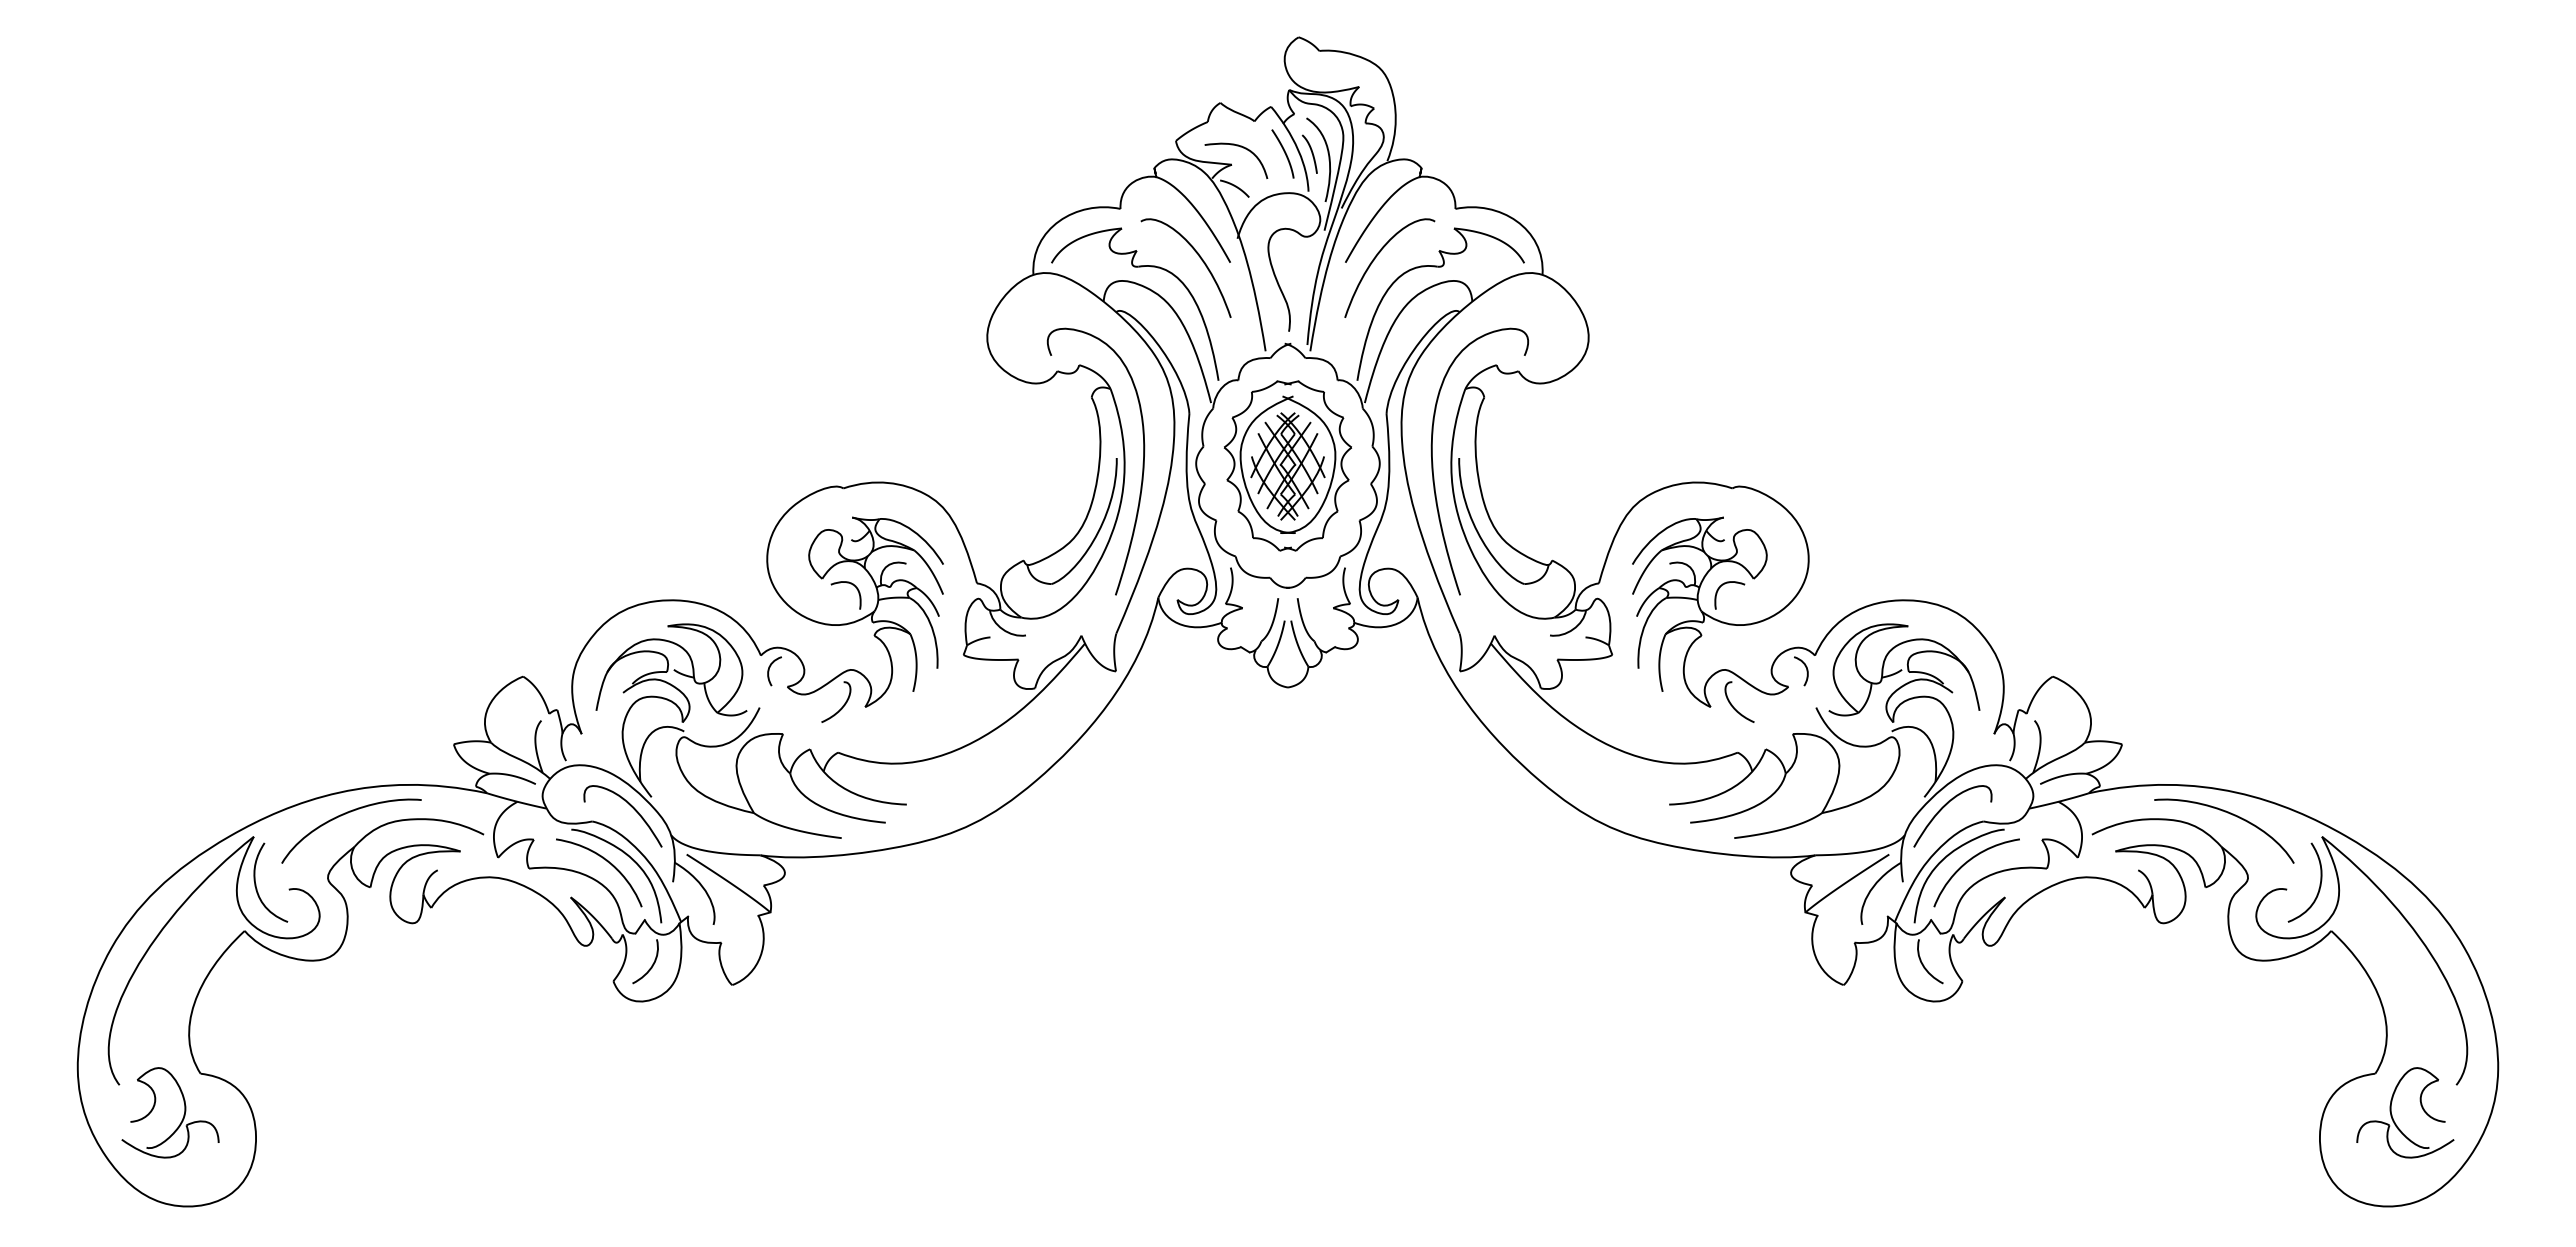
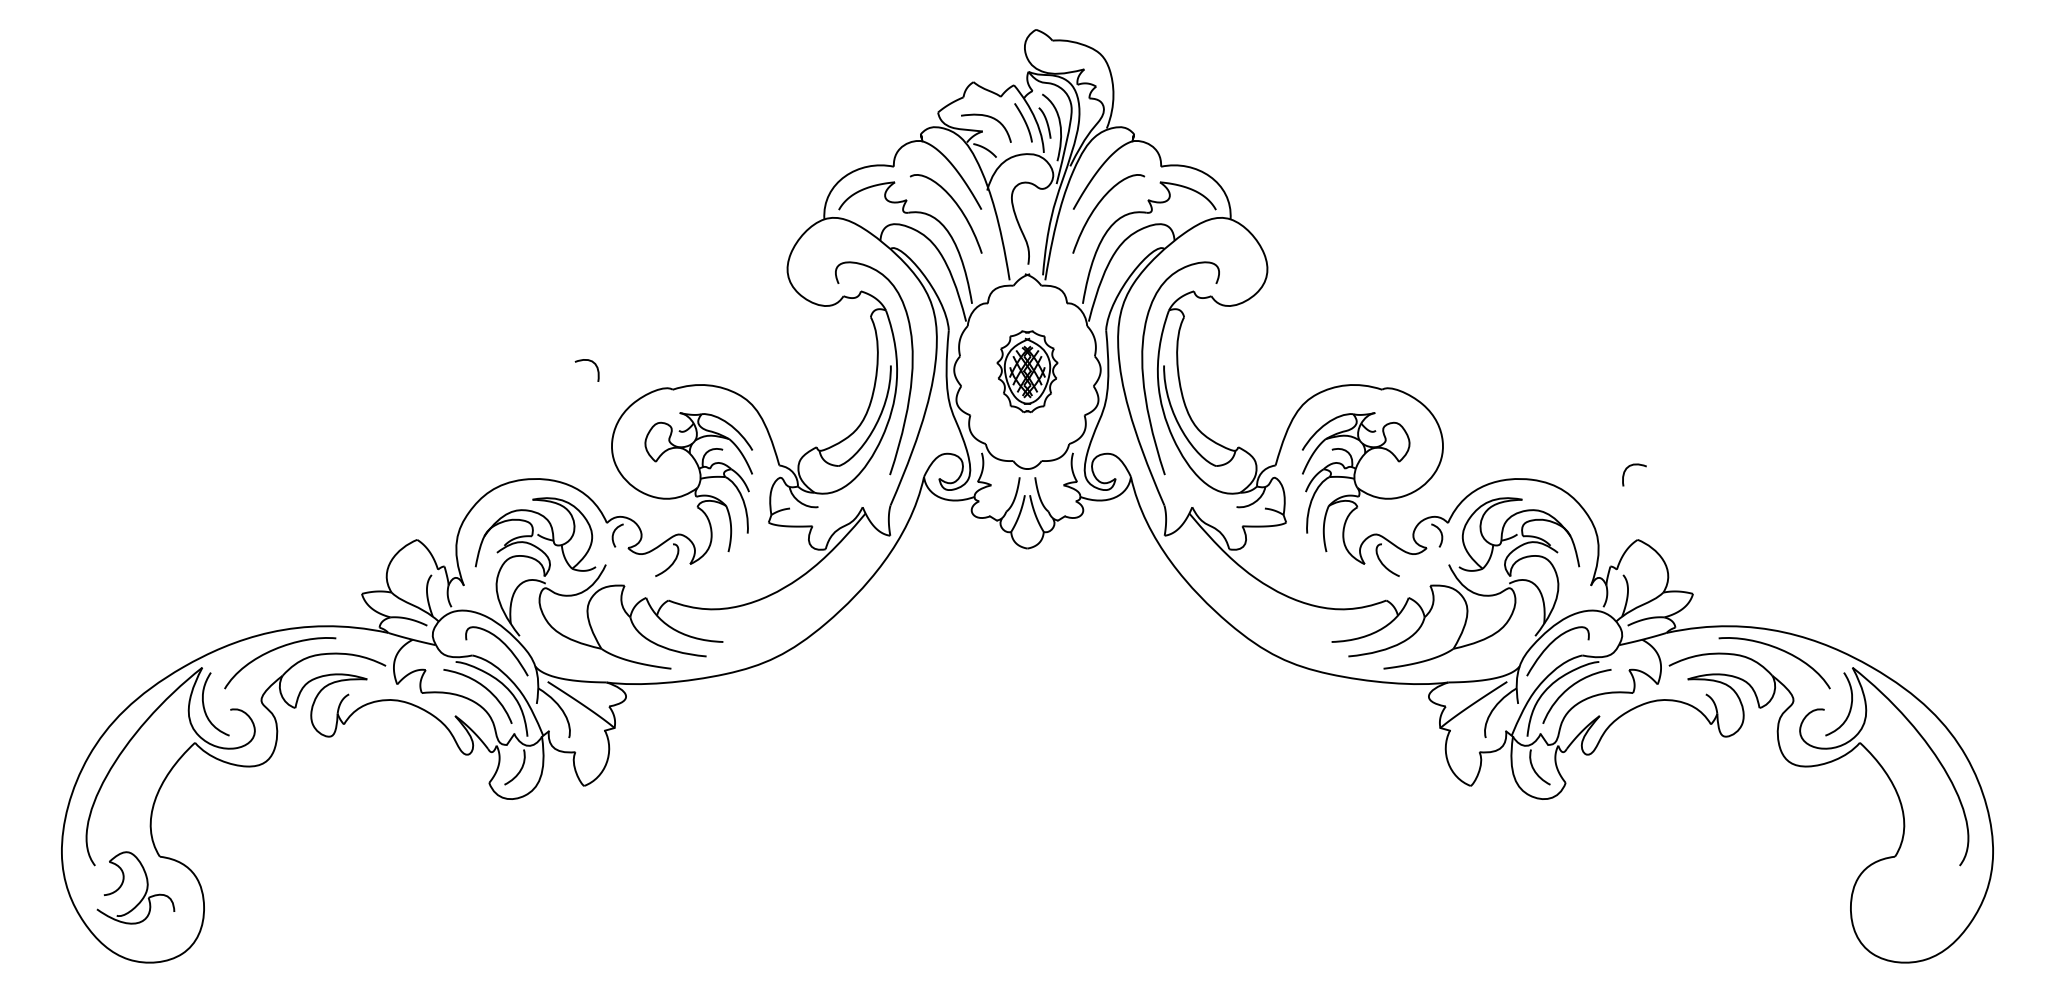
part: (1287, 465) -> (1027, 371), size x0.6
curve: (846, 583) -> (587, 361), moved
curve: (1723, 585) -> (1629, 467), moved
part: (2392, 1114) -> (1908, 889), removed

